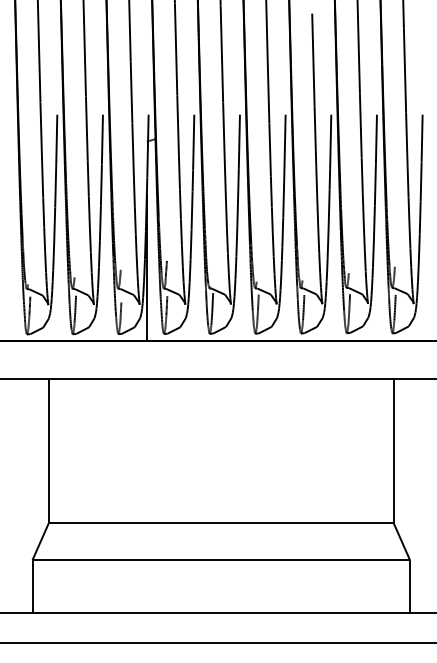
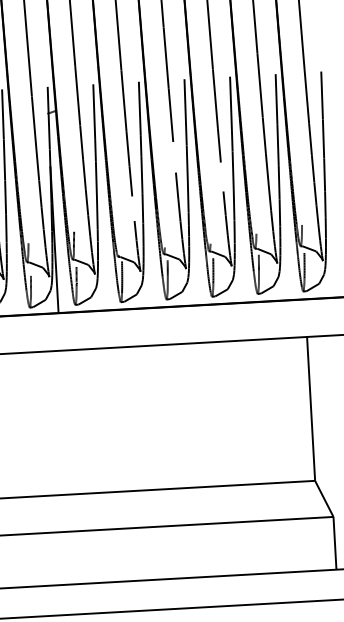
line: (270, 191) -> (173, 156), removed
line: (317, 213) -> (221, 176), removed
line: (226, 240) -> (132, 208), removed

